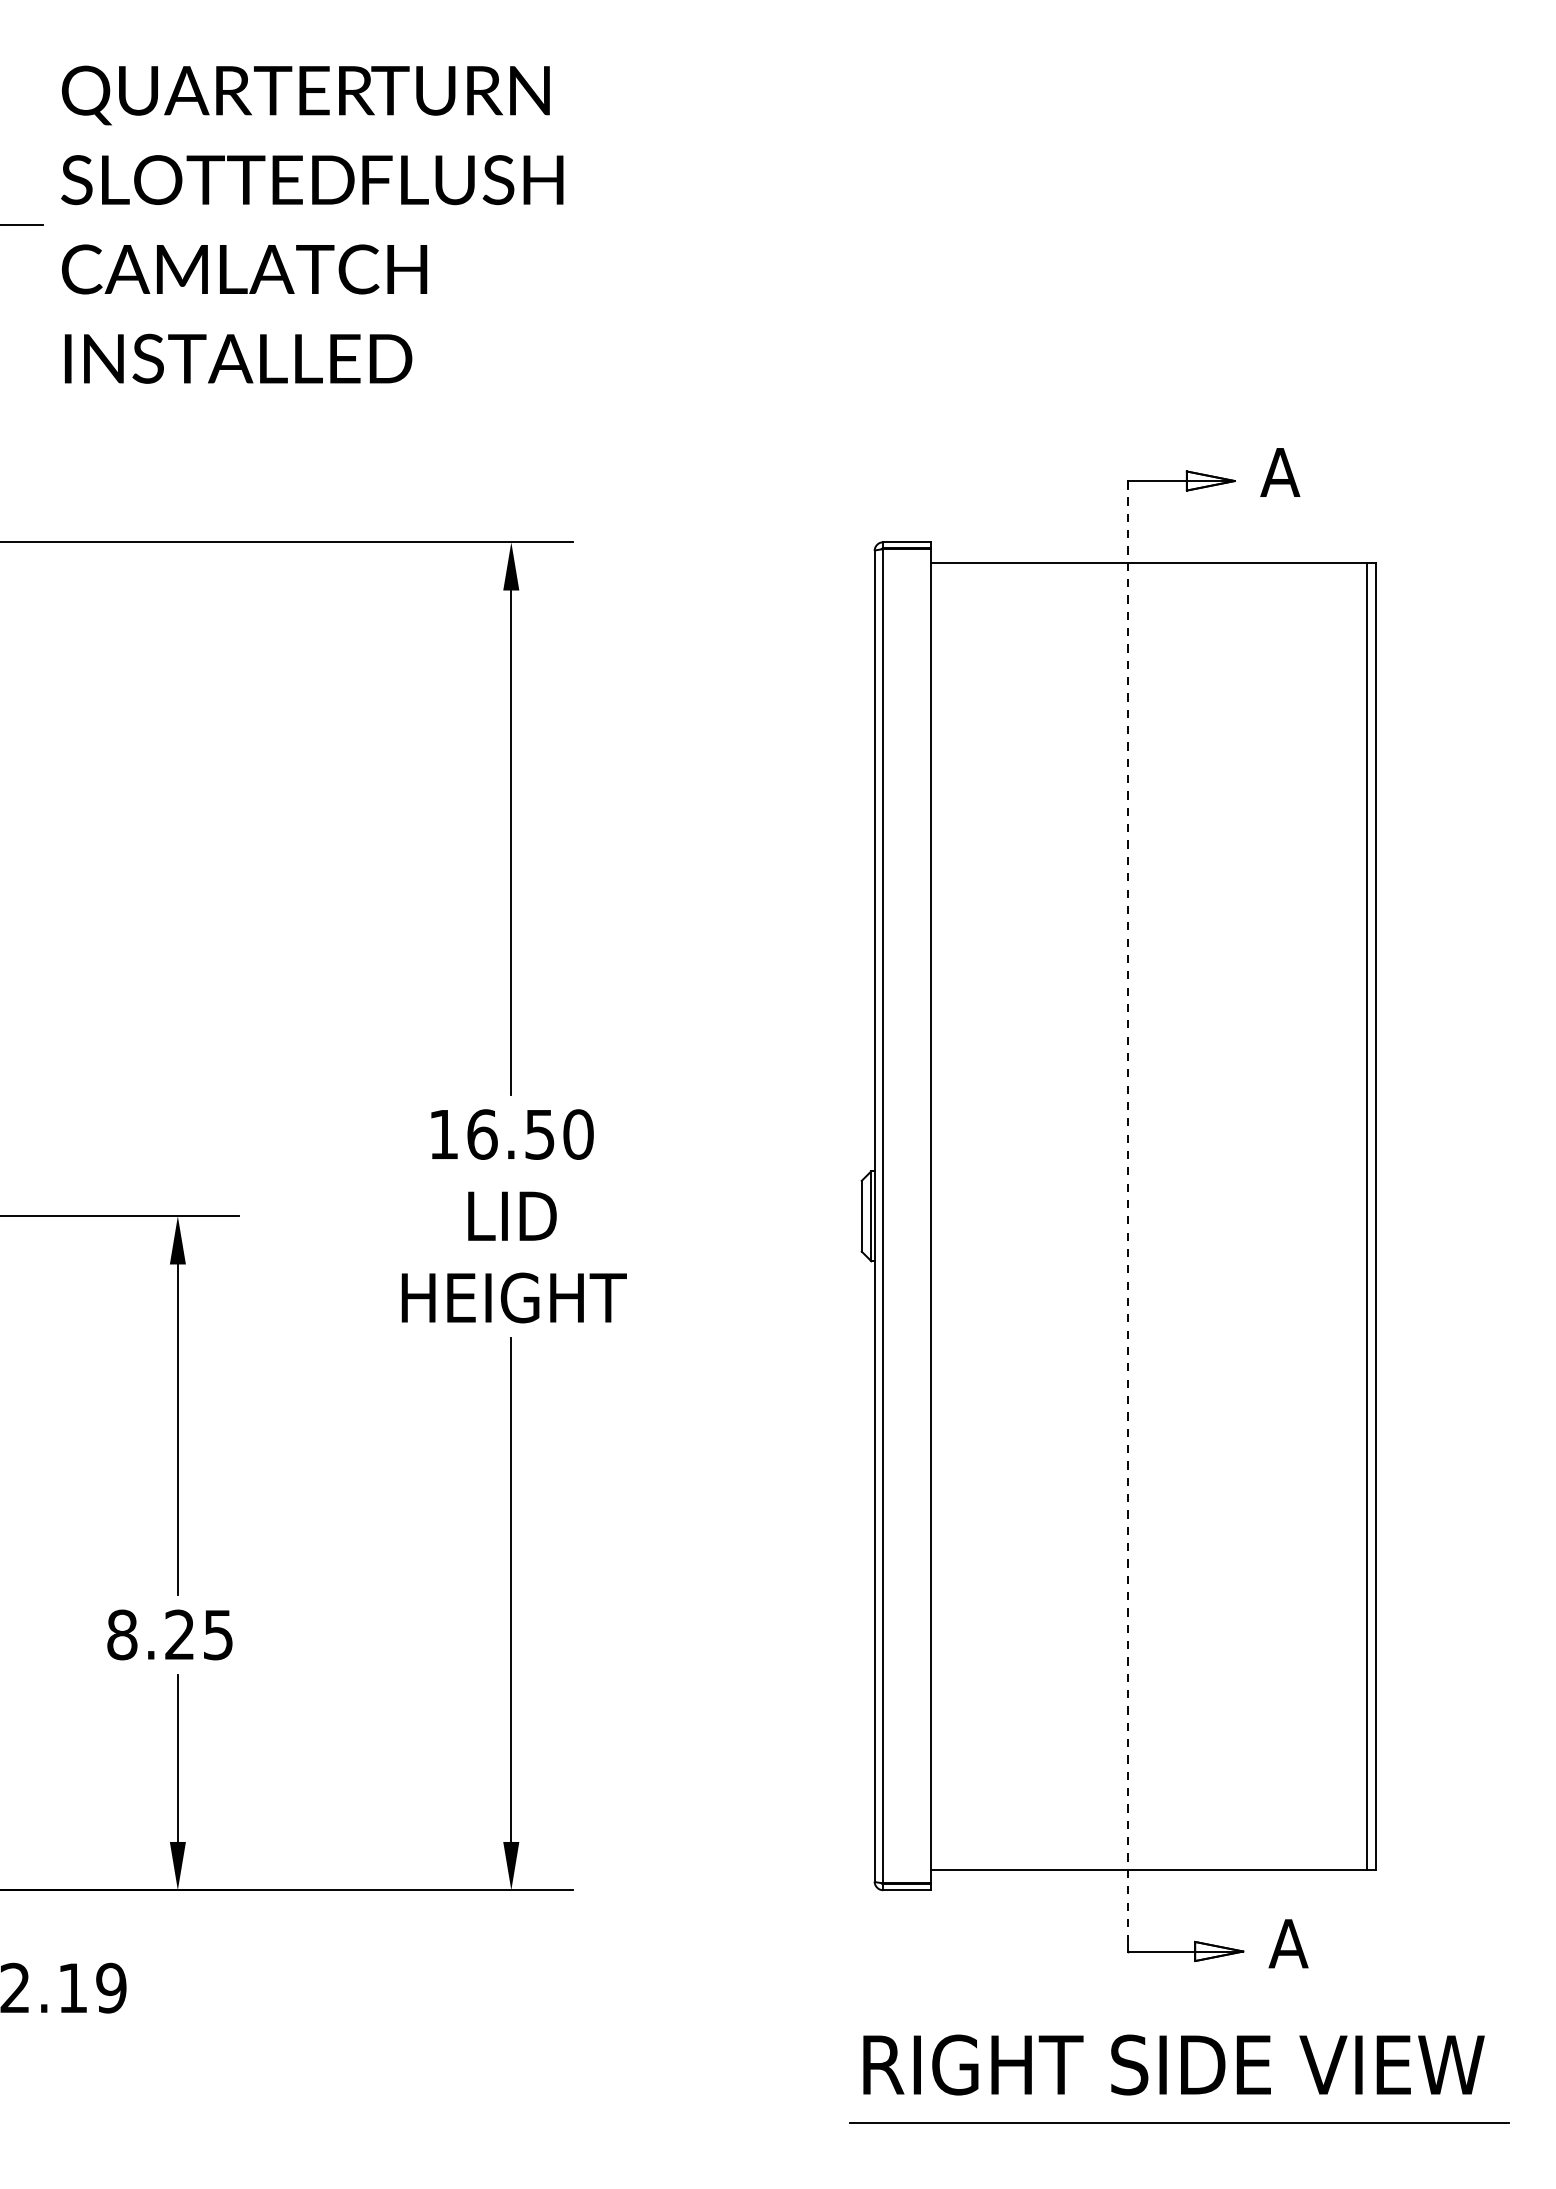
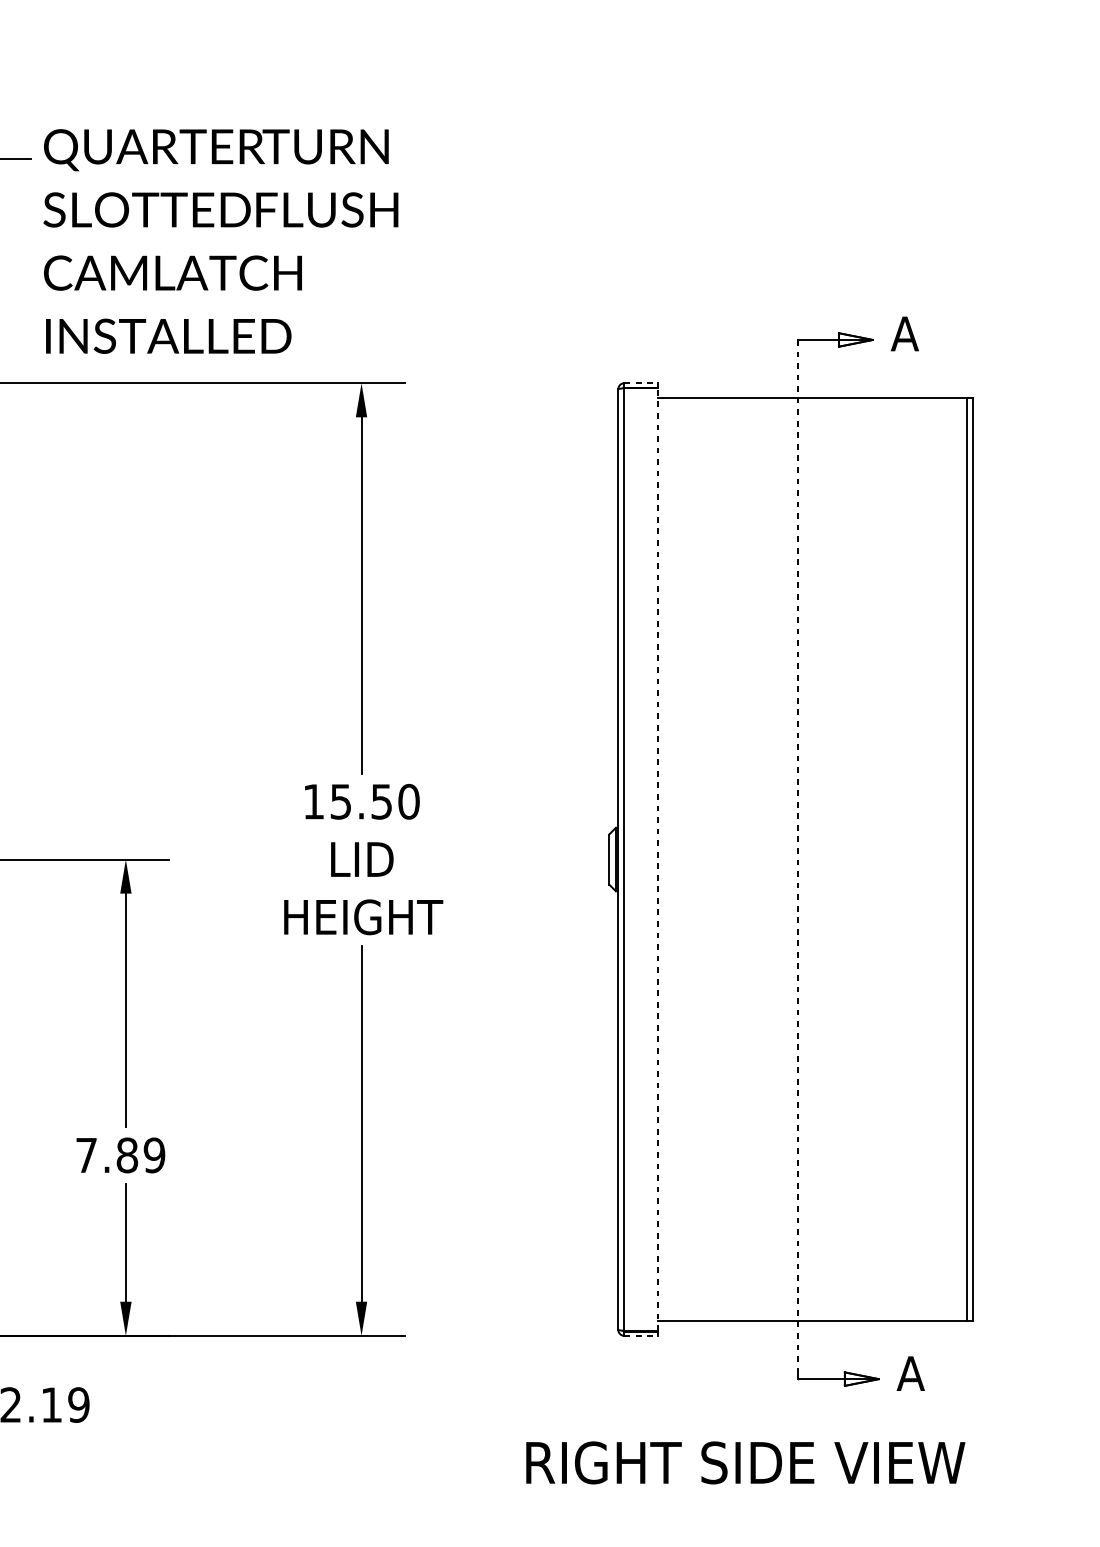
text: (312, 224) -> (221, 241), moved
line: (907, 542) -> (641, 383), solid -> dashed
text: (482, 1134) -> (341, 801), 16.50 -> 15.50
line: (930, 1215) -> (657, 859), solid -> dashed
text: (170, 1634) -> (120, 1155), 8.25 -> 7.89
line: (907, 1890) -> (641, 1336), solid -> dashed
text: (1173, 2064) -> (745, 1462), moved
line: (1179, 2123) -> (833, 1500), removed

